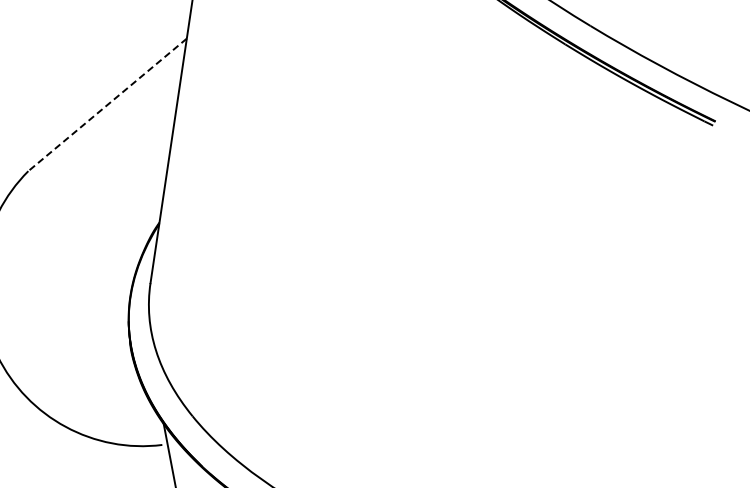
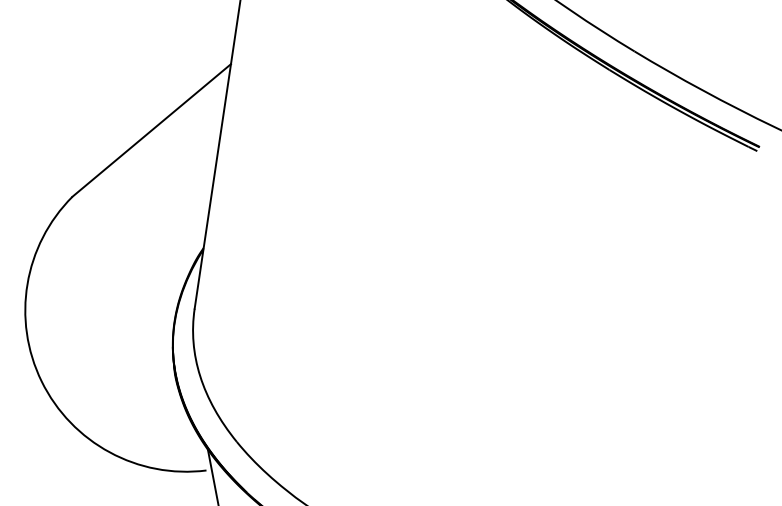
line: (107, 104) -> (151, 130), dashed -> solid

